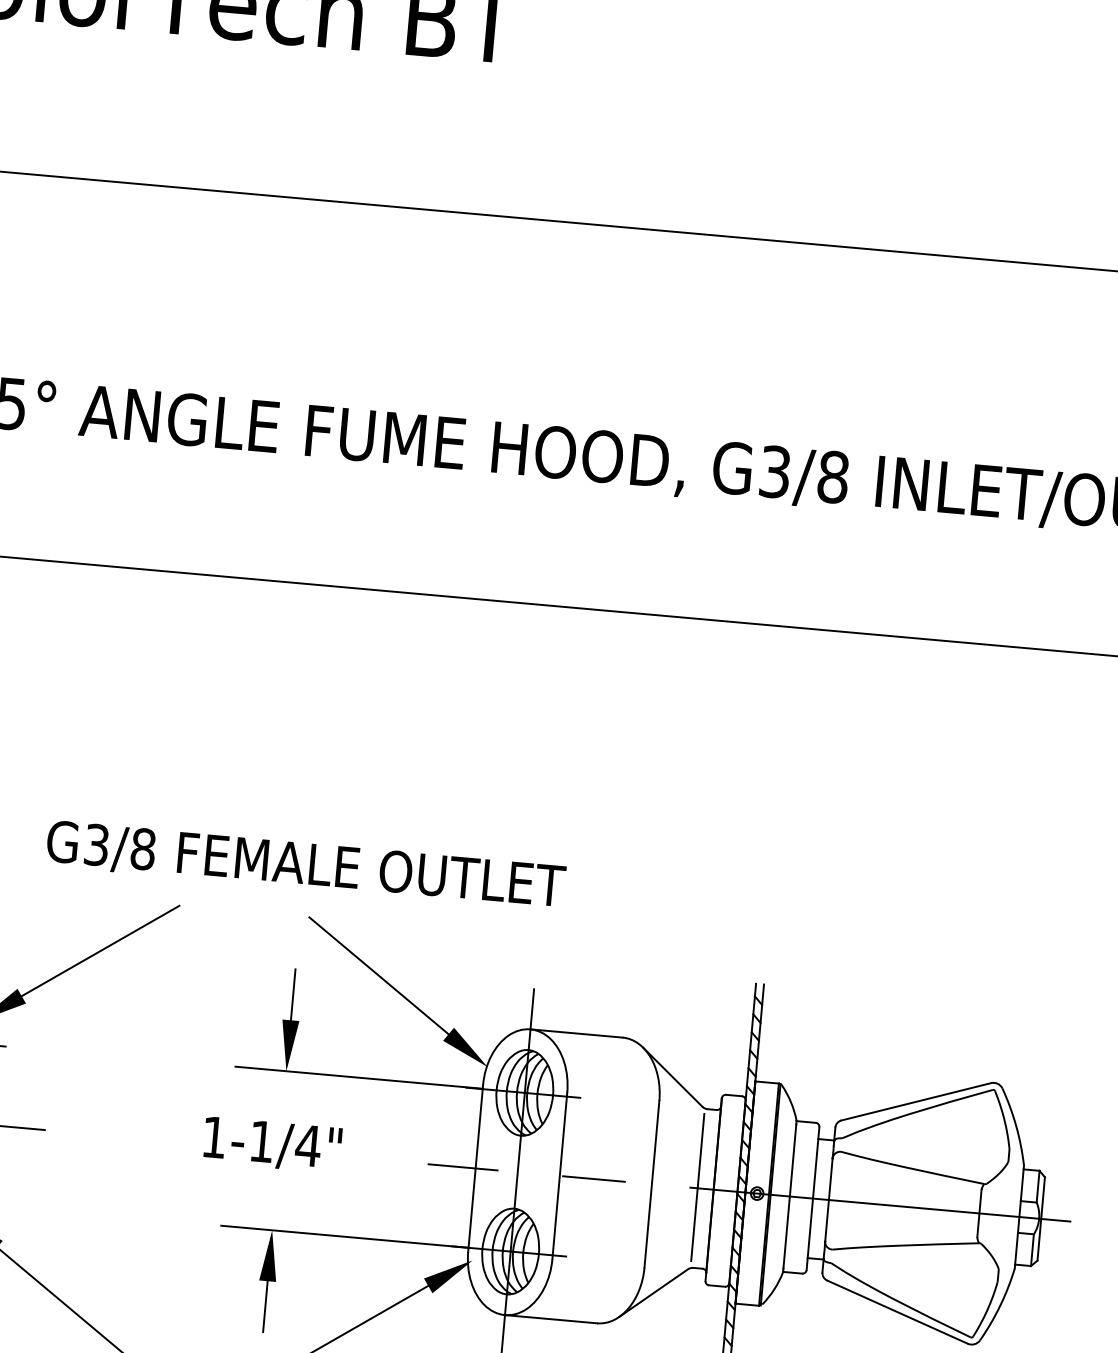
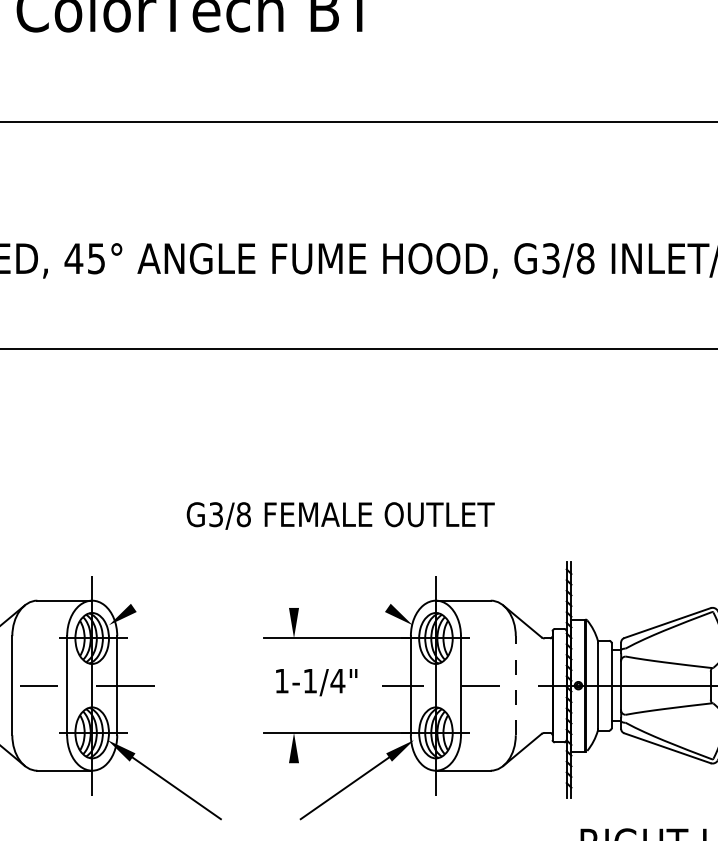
text: (305, 865) -> (340, 515), moved
line: (99, 950) -> (177, 576), removed
line: (378, 974) -> (343, 576), removed
line: (294, 994) -> (294, 592), removed
text: (272, 1144) -> (316, 682), moved
line: (651, 1183) -> (515, 685), solid -> dashed
line: (698, 1186) -> (543, 684), removed
line: (266, 1306) -> (294, 778), removed

